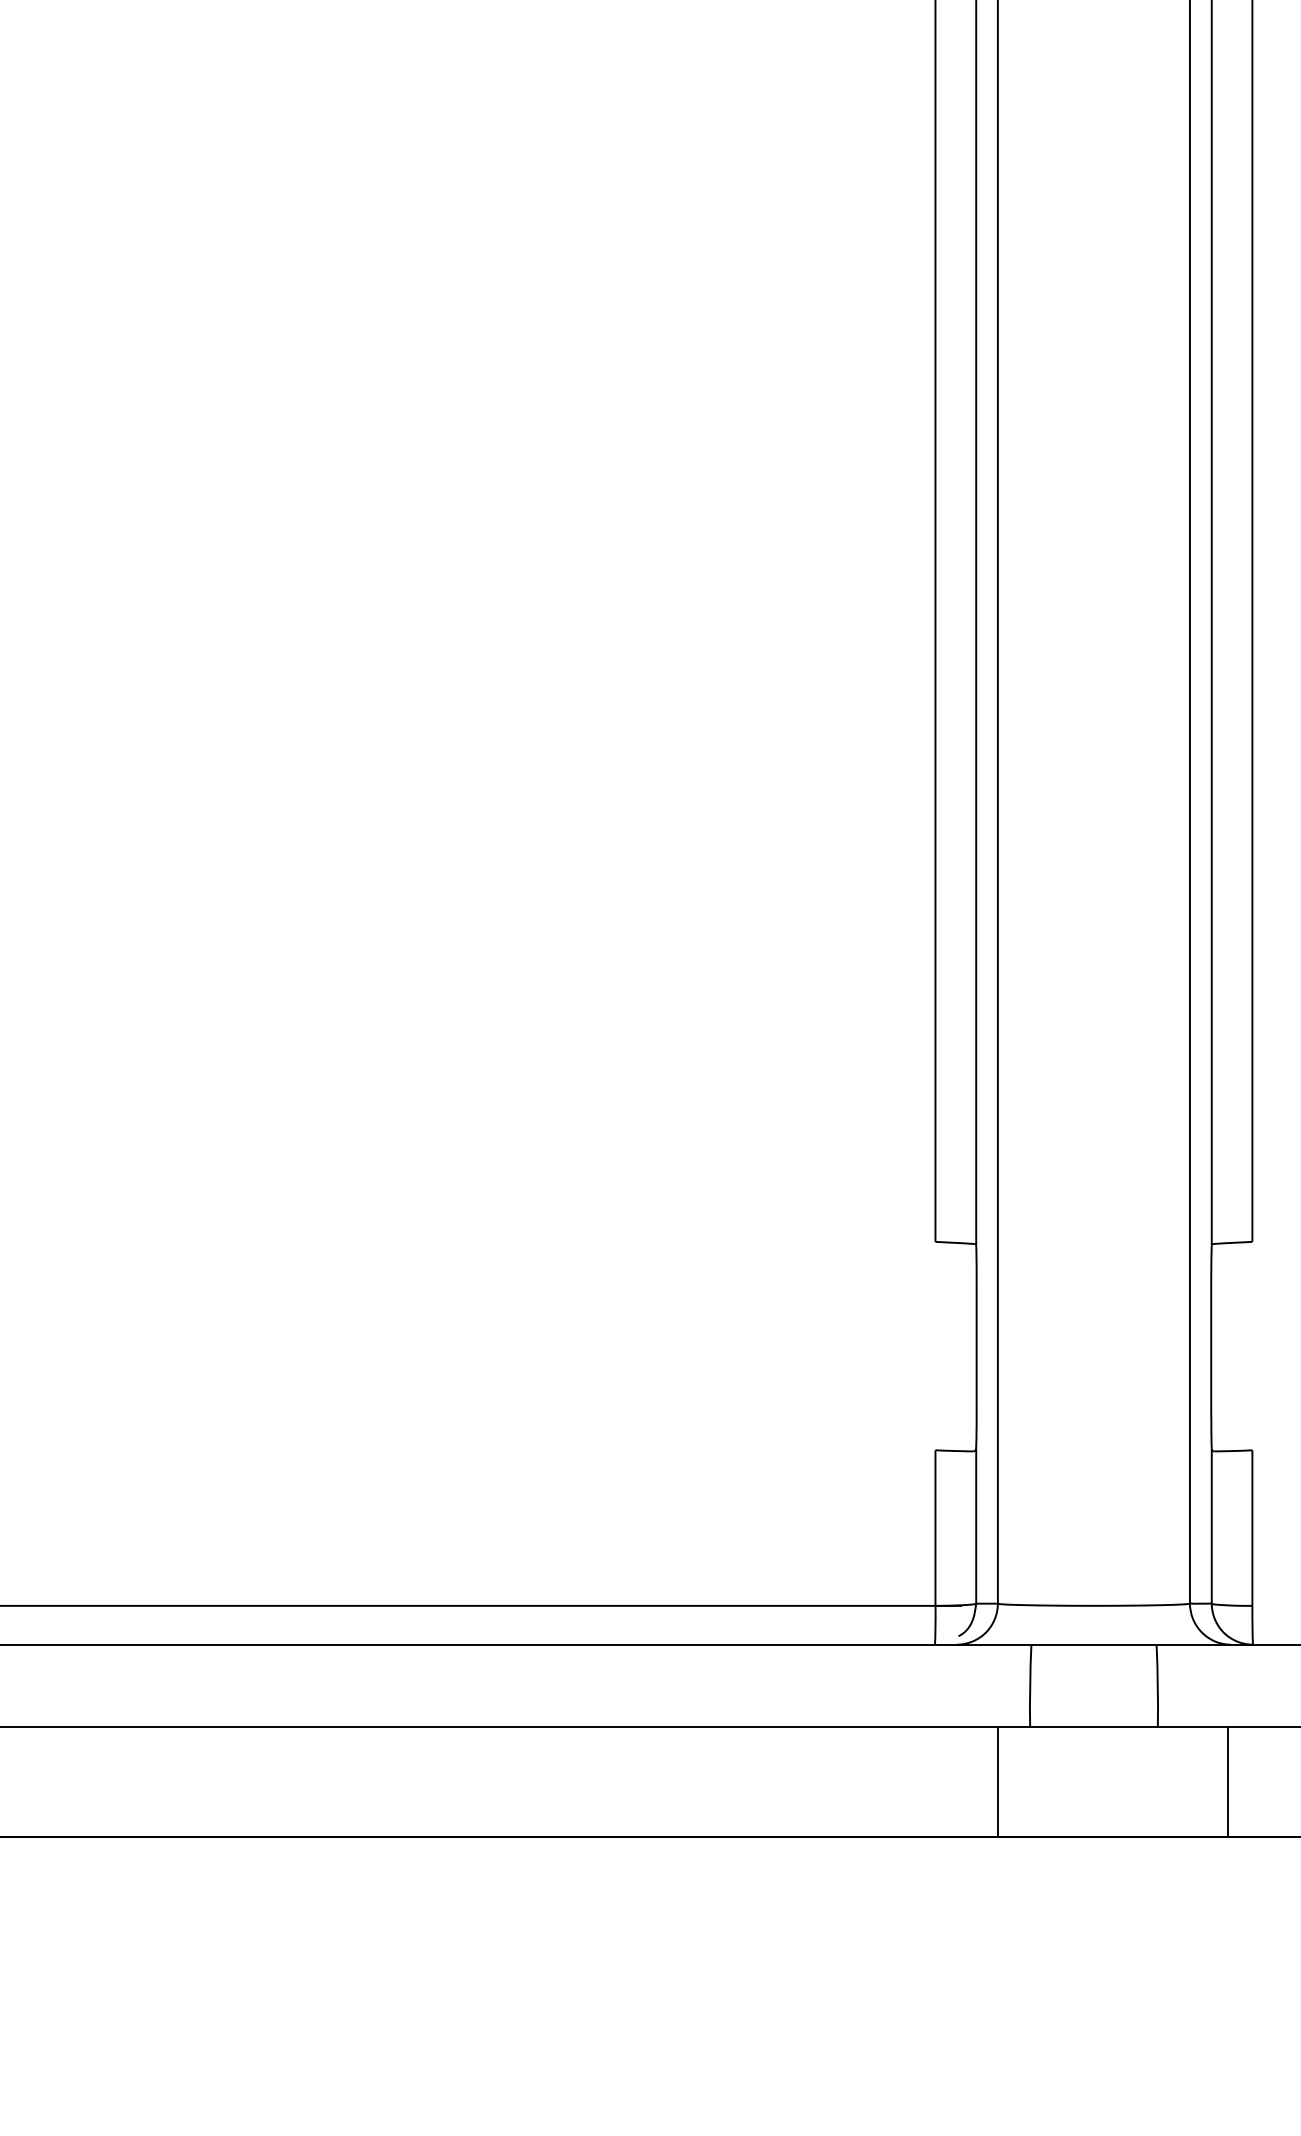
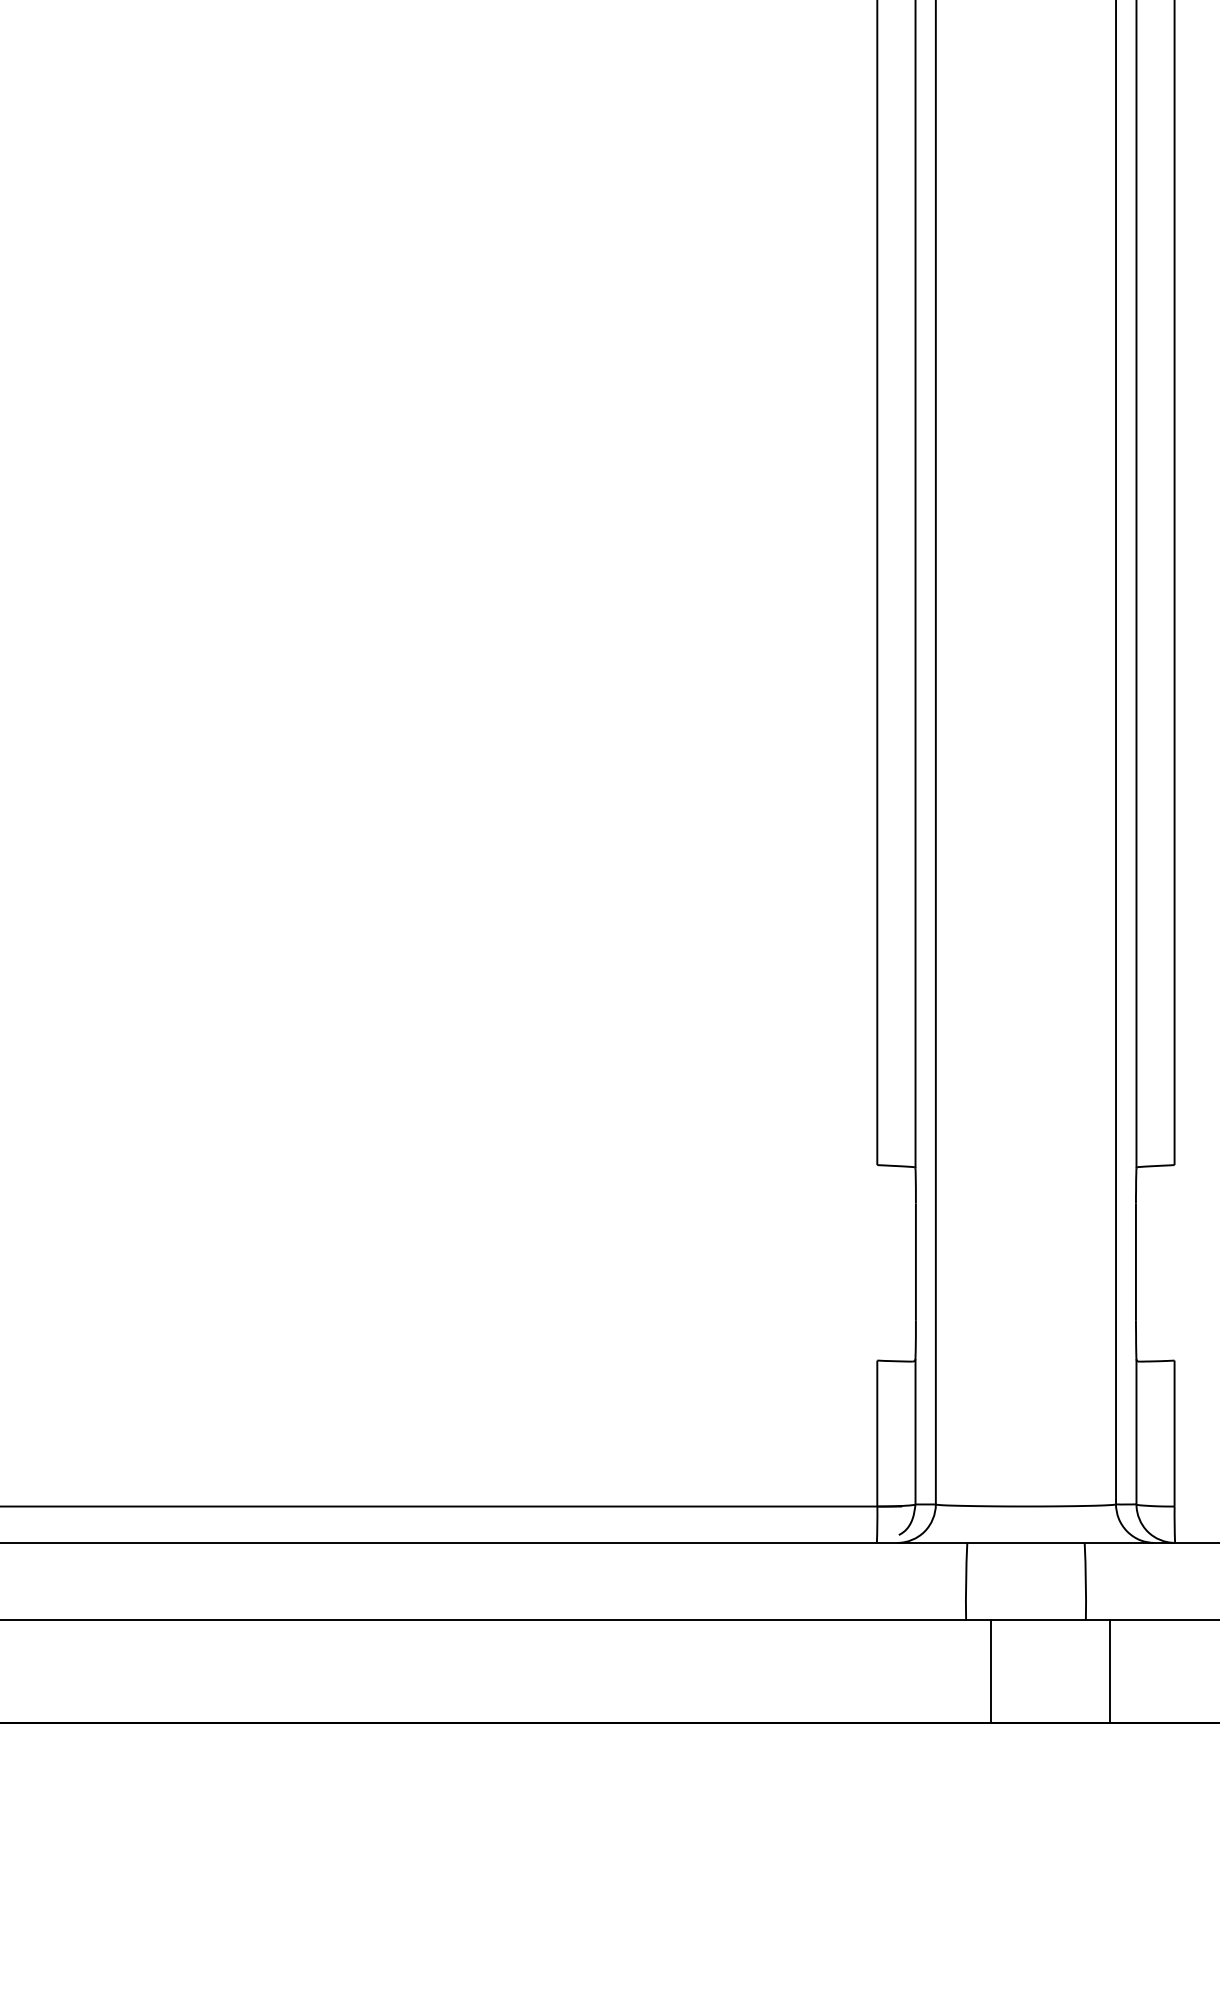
line: (997, 1781) -> (990, 1671), moved
line: (1228, 1781) -> (1110, 1671), moved

